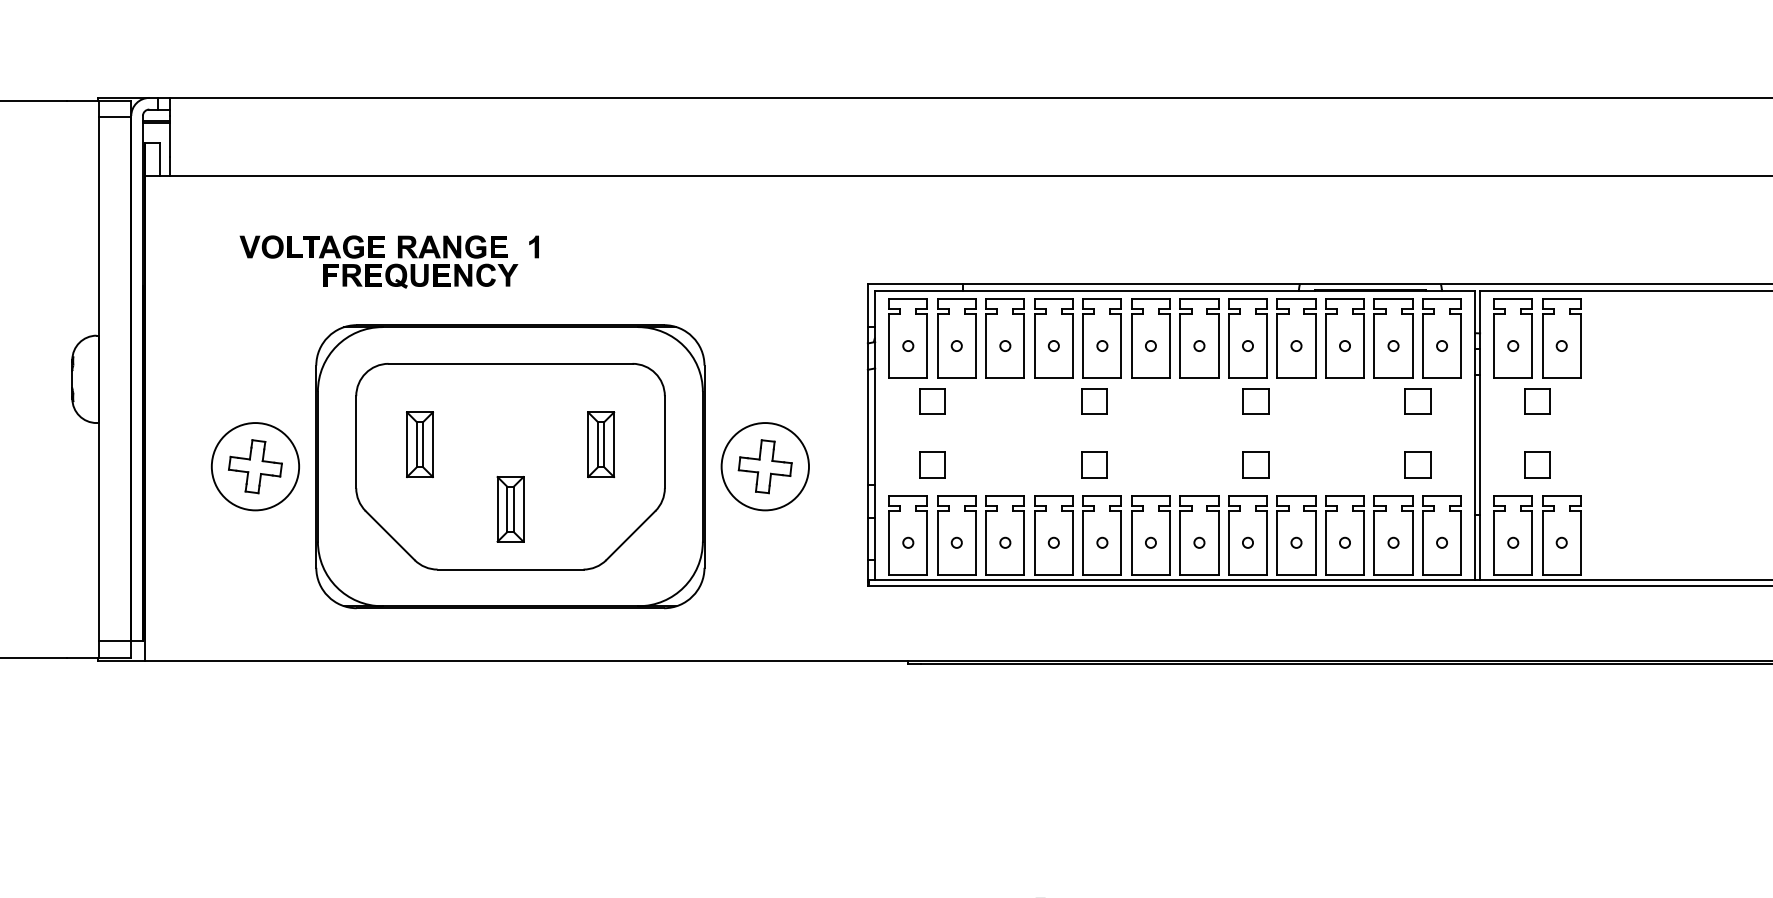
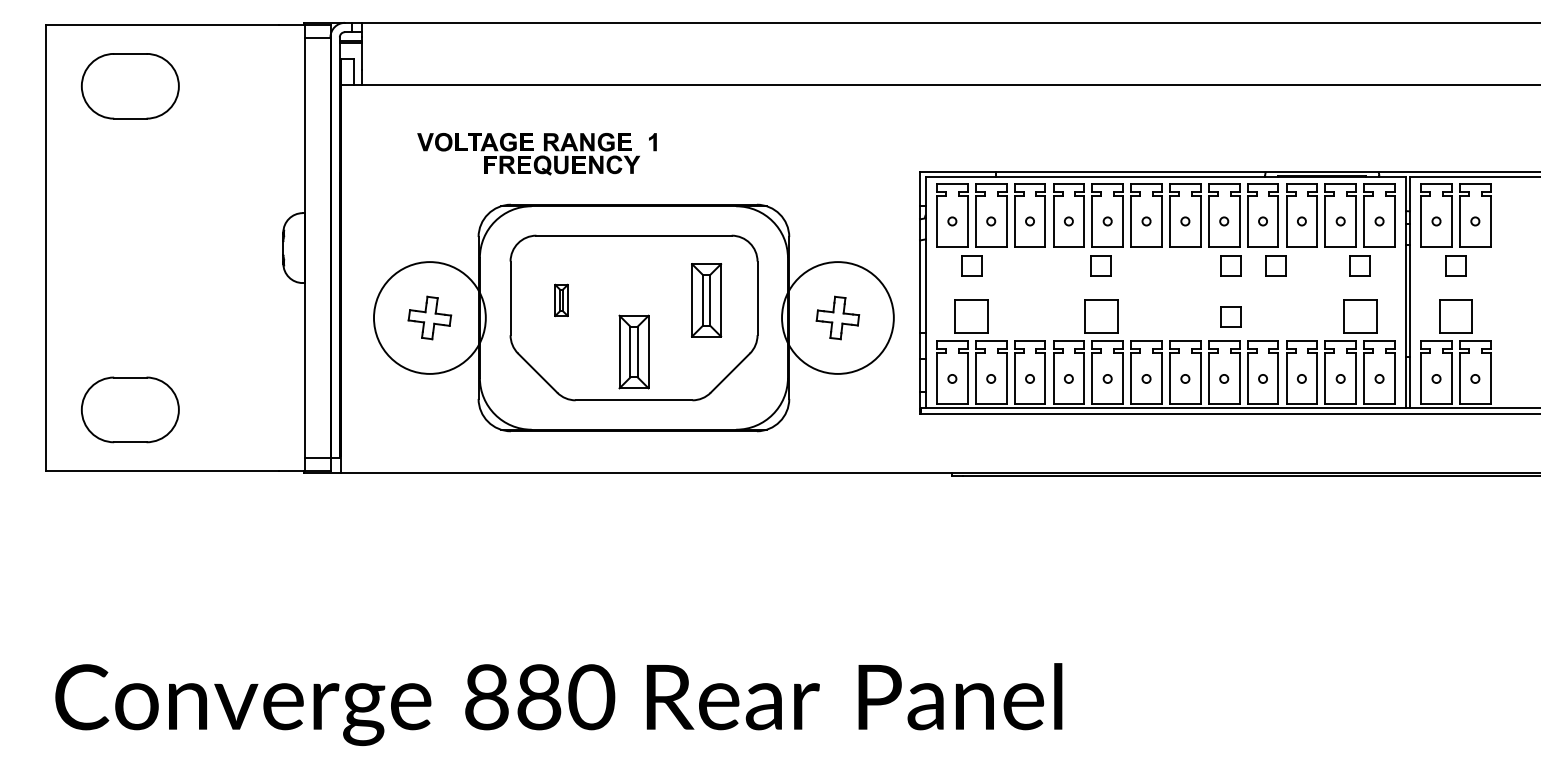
part: (1312, 401) -> (1275, 265), added
part: (419, 444) -> (561, 300), size x0.6
part: (601, 444) -> (706, 300), size x1.4
part: (932, 464) -> (971, 316), size x1.6
part: (1093, 464) -> (1100, 316), size x1.6
part: (1417, 464) -> (1359, 316), size x1.6
part: (1536, 464) -> (1455, 316), size x1.6
circle: (254, 466) -> (429, 317), size x1.6
circle: (764, 466) -> (837, 317), size x1.6
part: (509, 509) -> (633, 352), size x1.4

